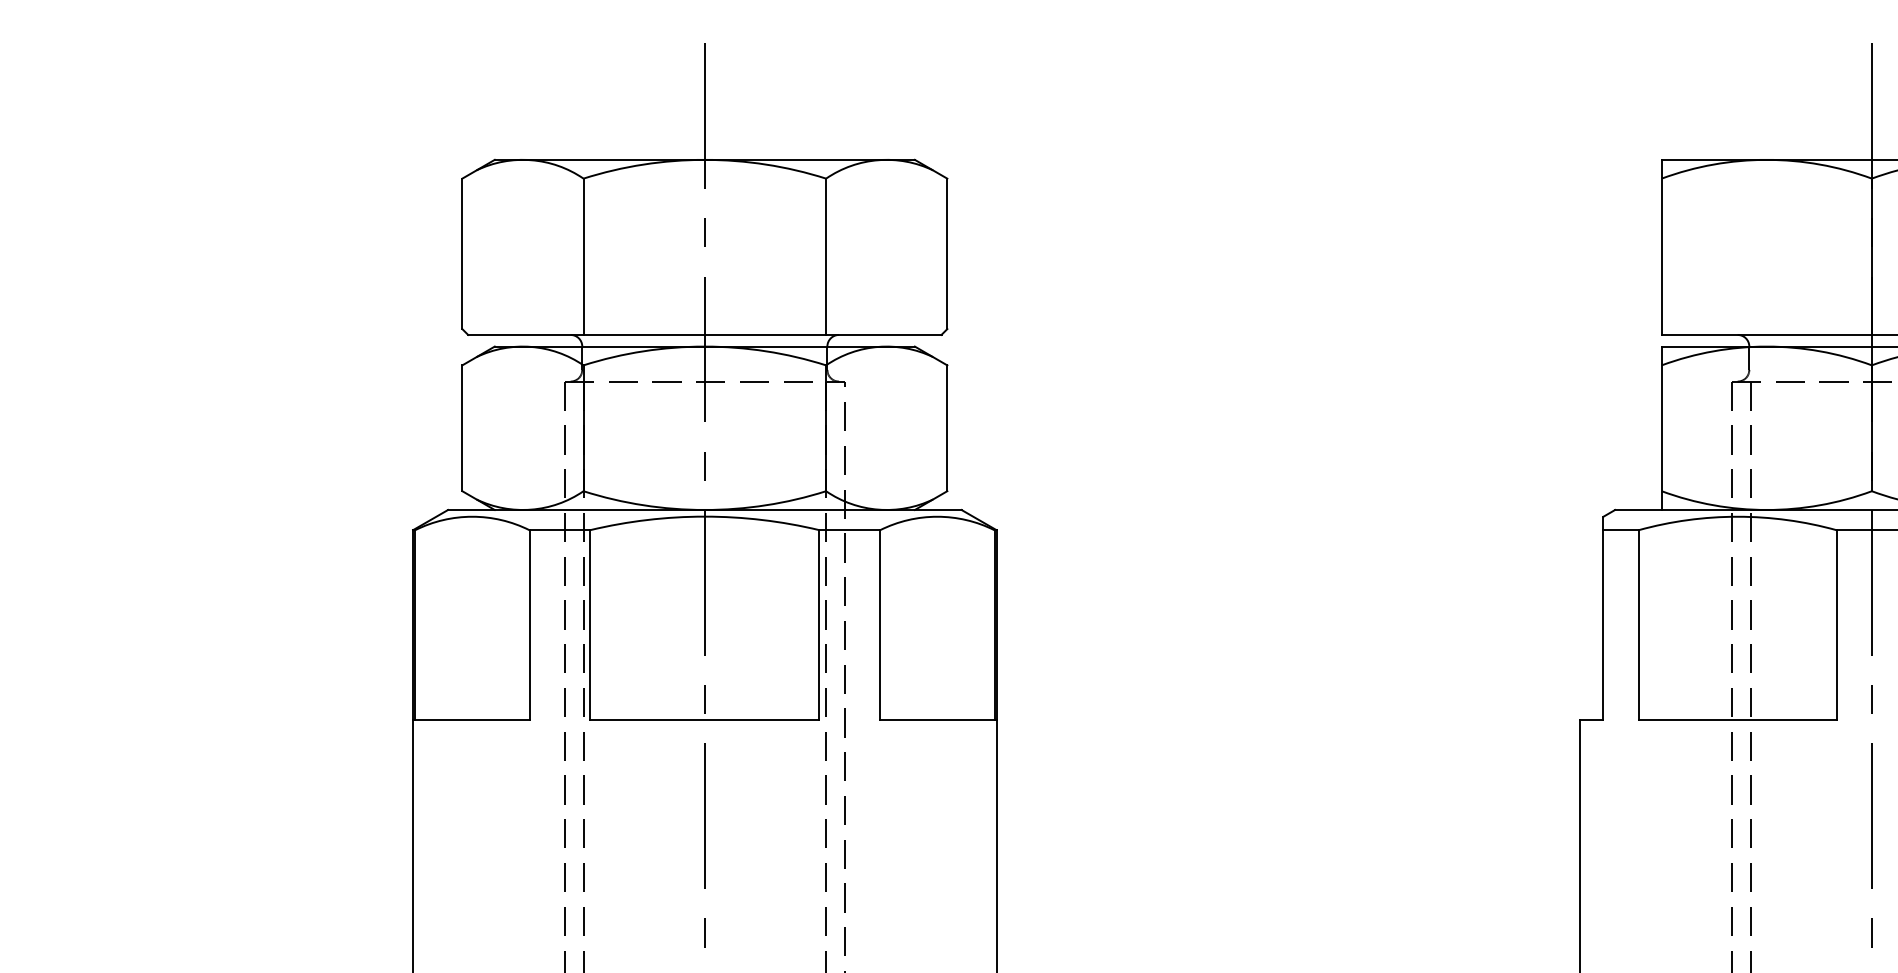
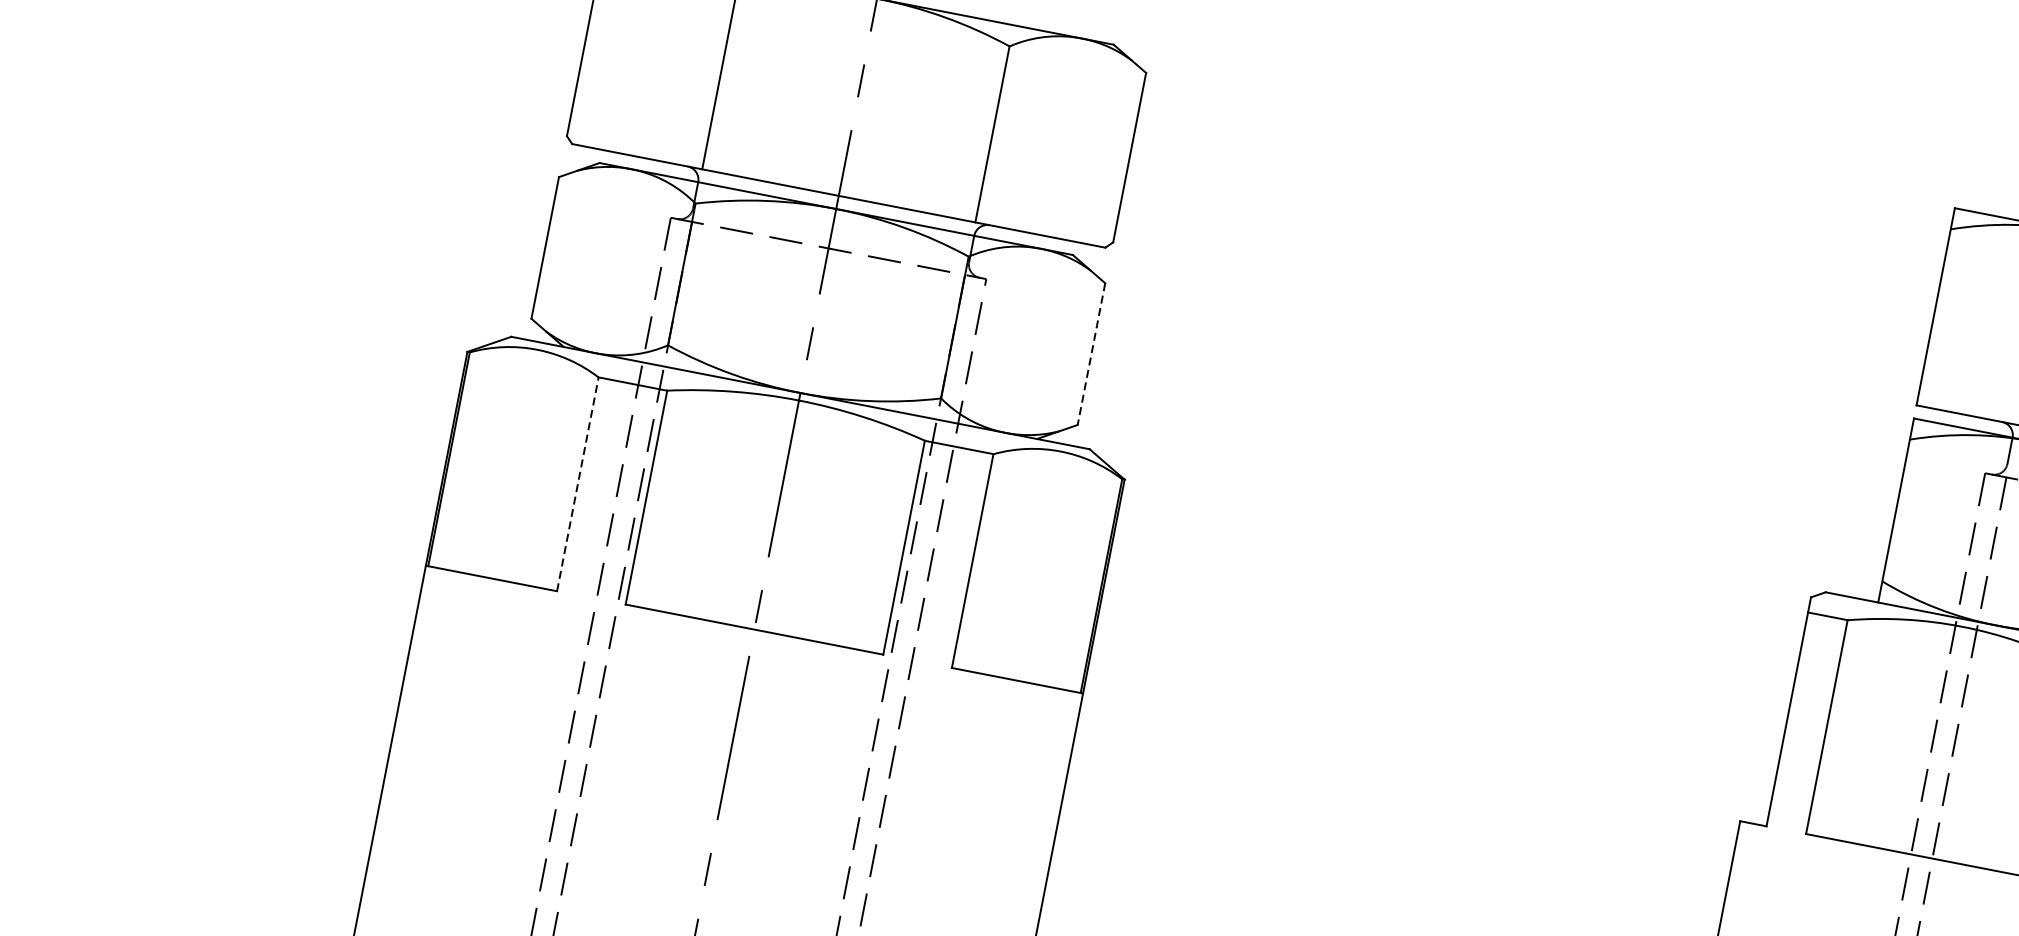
line: (947, 428) -> (1091, 354), solid -> dashed
line: (529, 625) -> (577, 484), solid -> dashed

